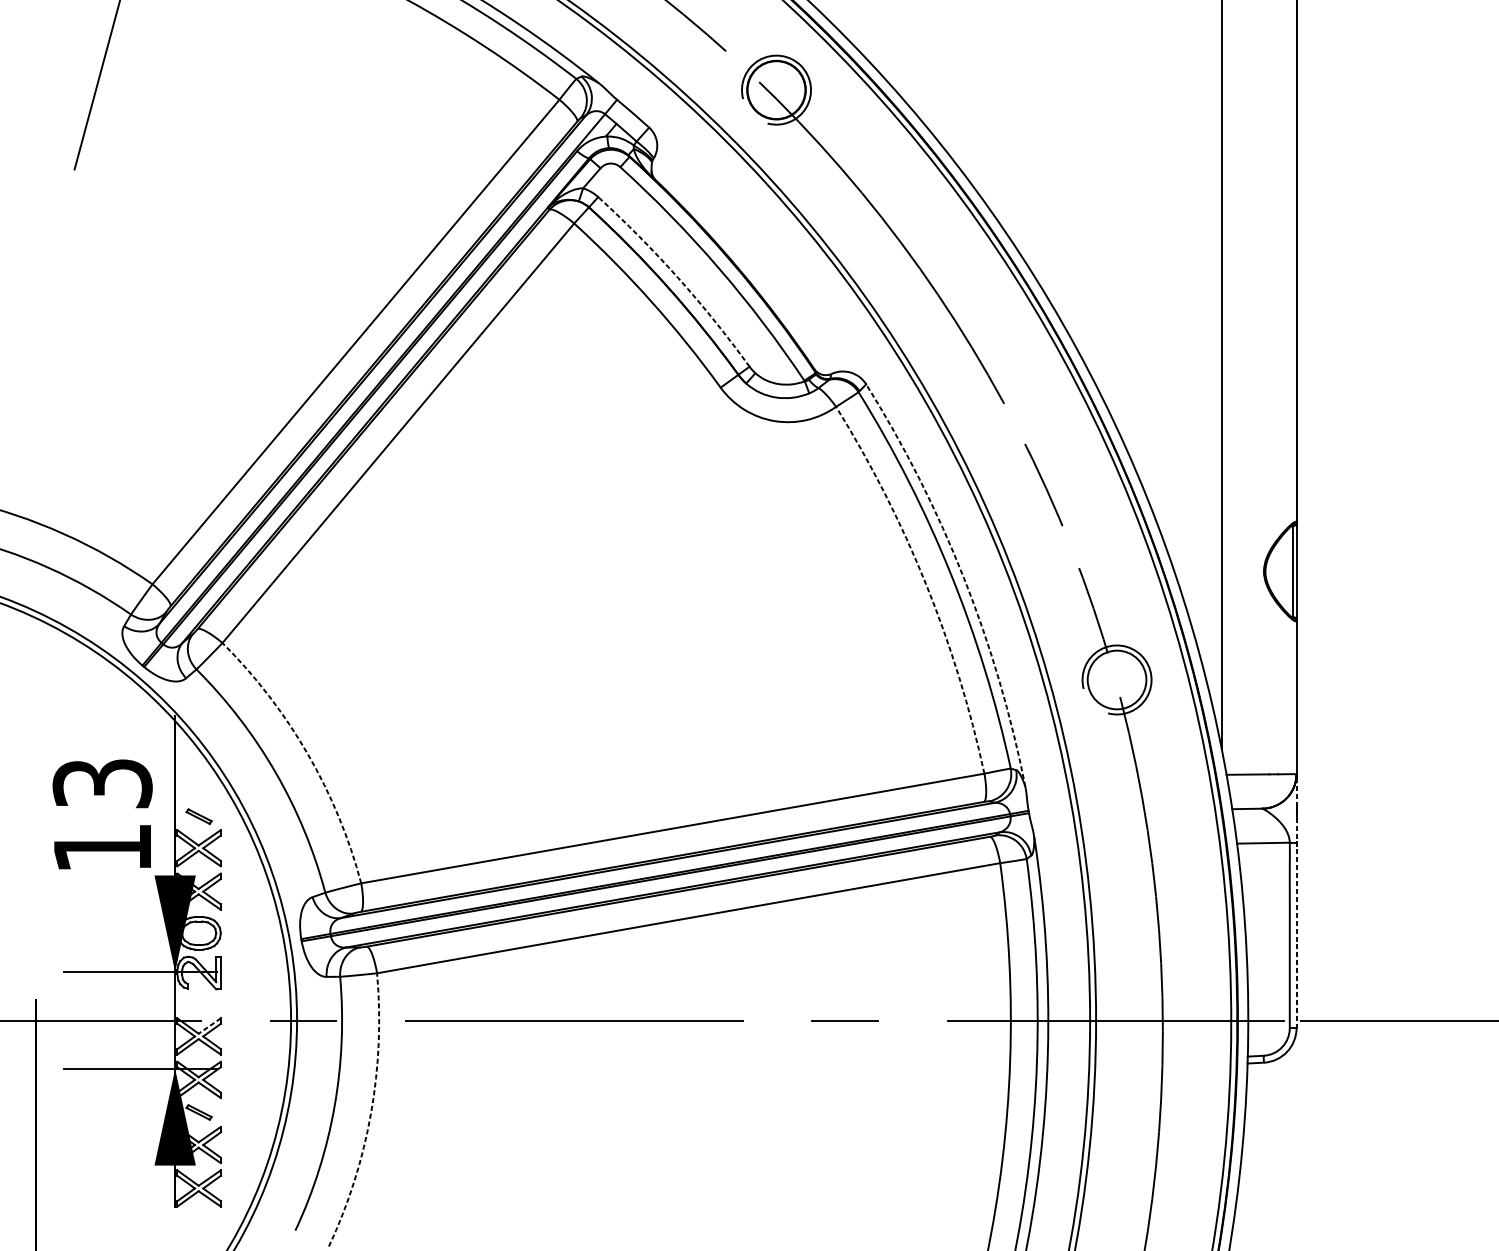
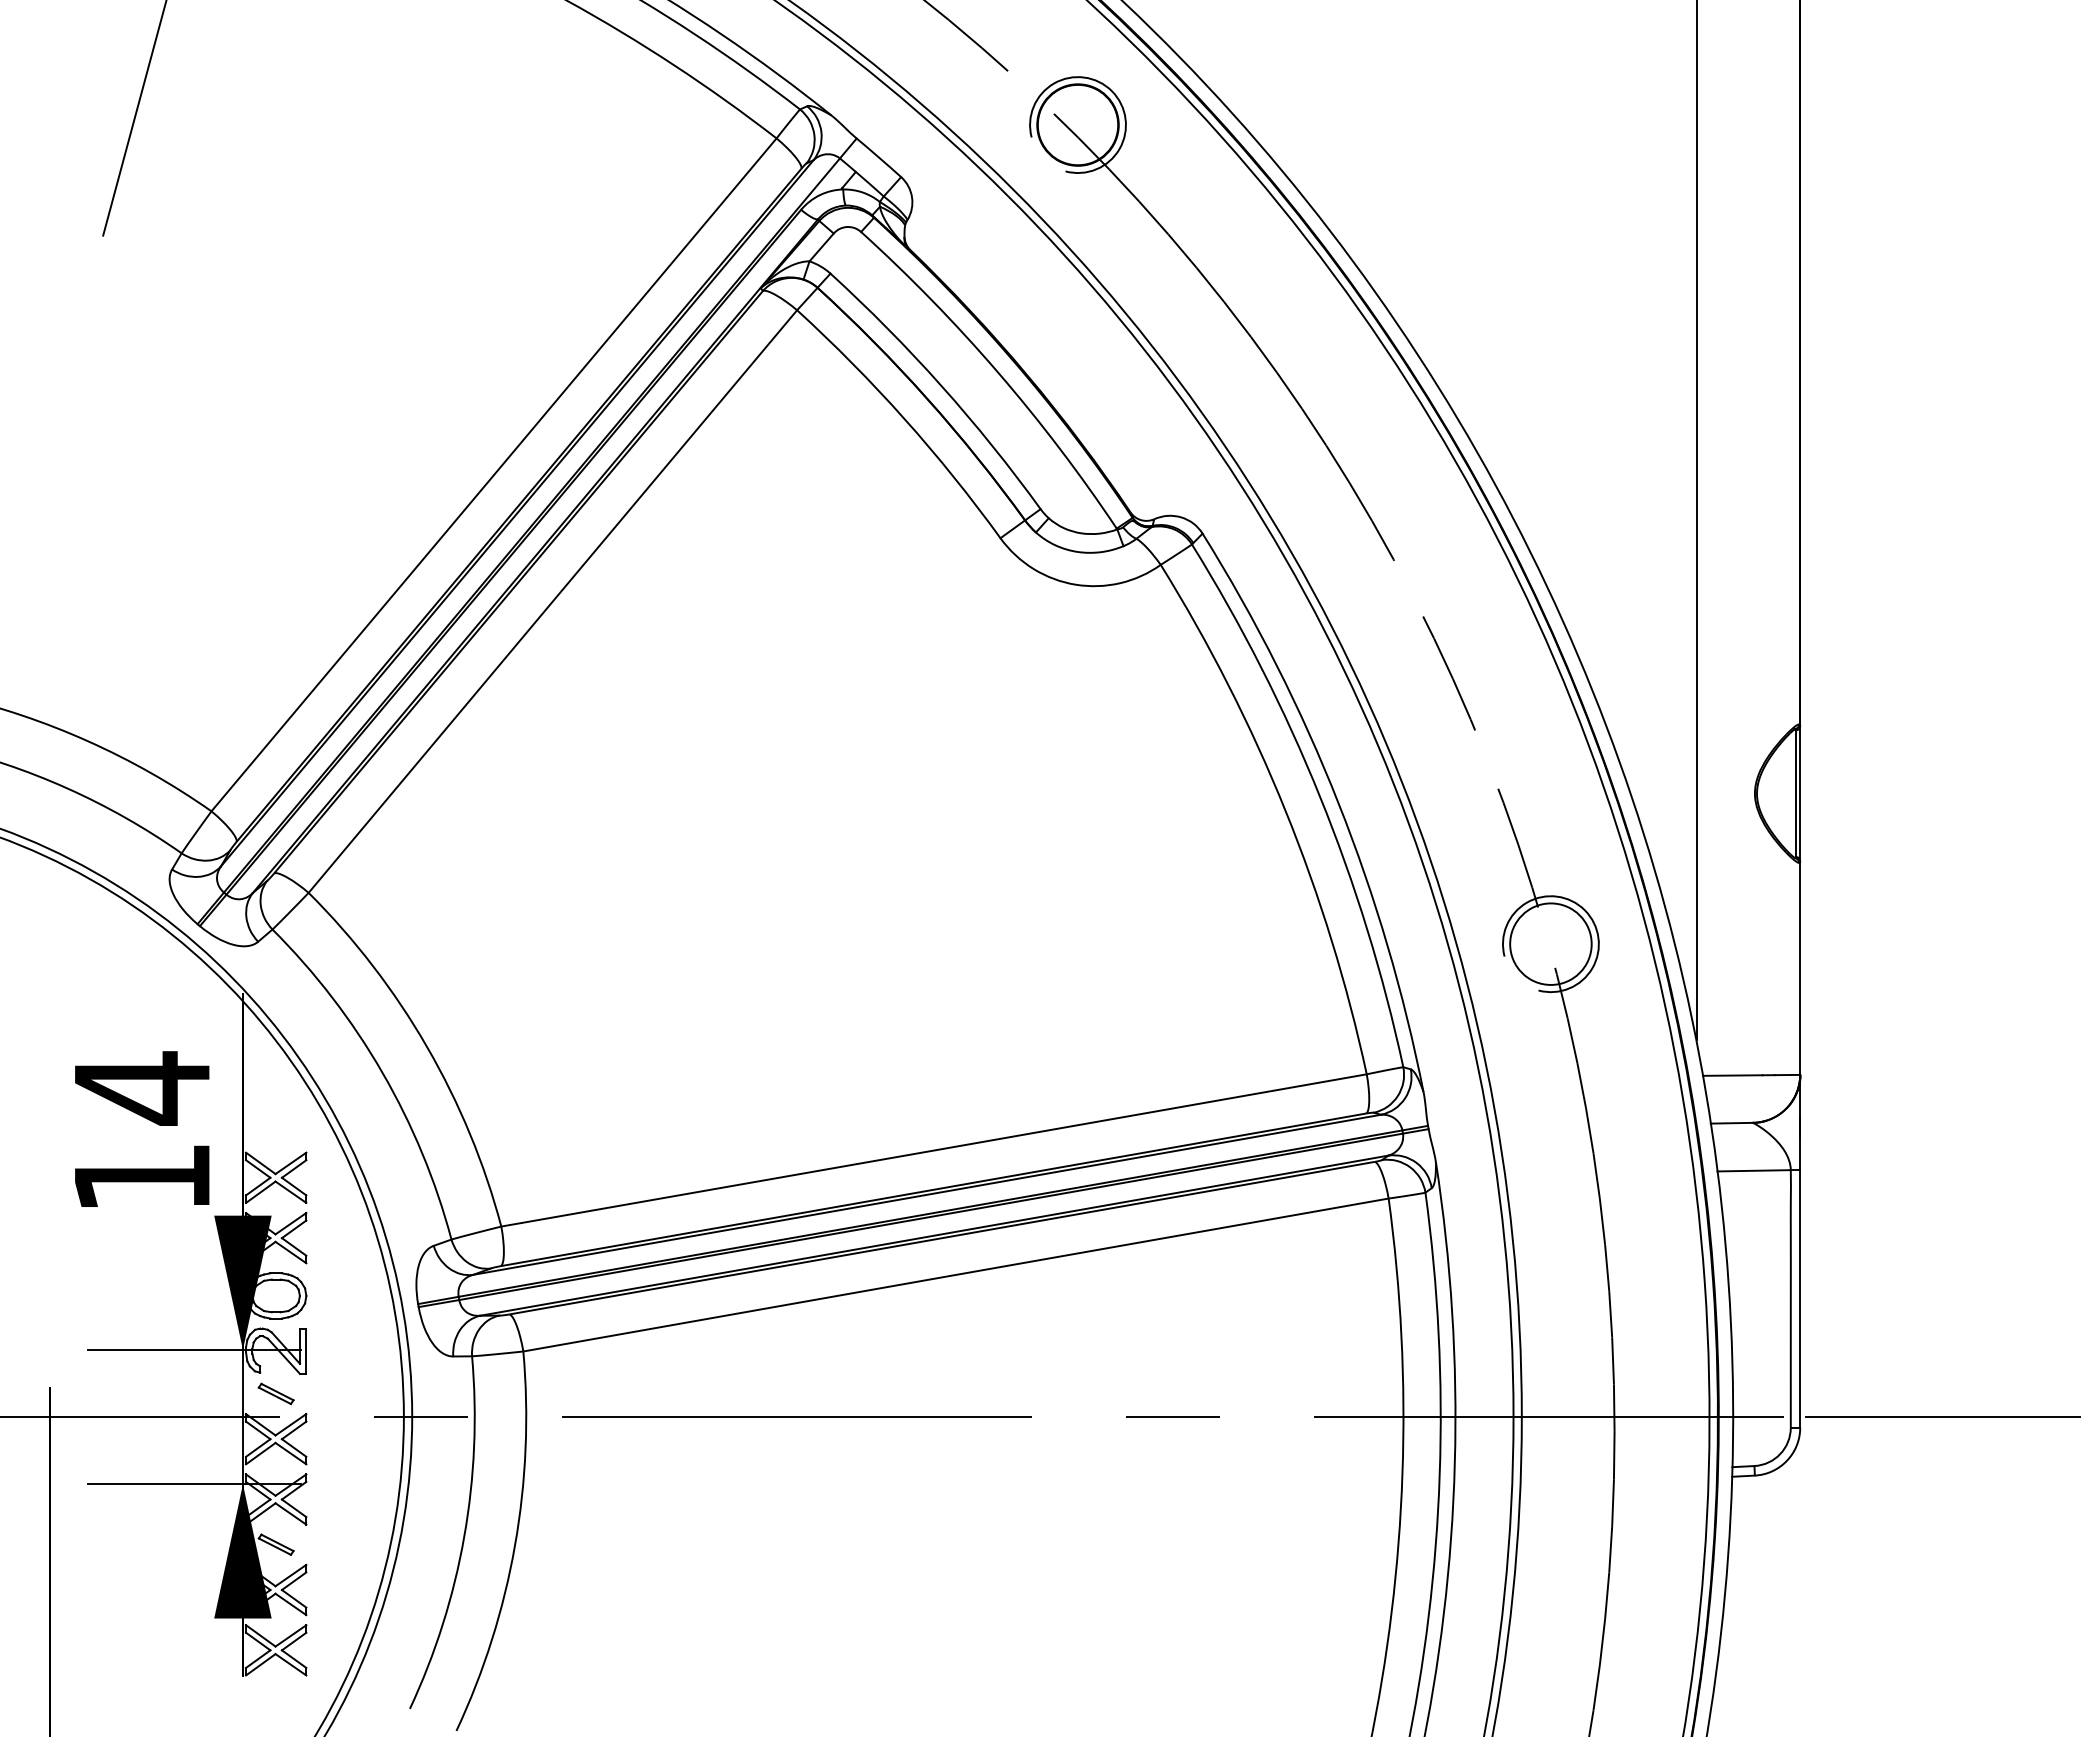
arc: (678, 278) -> (941, 386), dashed -> solid
arc: (964, 577) -> (1338, 802), dashed -> solid
arc: (925, 583) -> (1285, 810), dashed -> solid
arc: (308, 753) -> (427, 1046), dashed -> solid
text: (102, 783) -> (141, 1088), 13 -> 14
part: (198, 816) -> (275, 1393), moved
line: (1296, 903) -> (1800, 1254), dashed -> solid
line: (209, 1025) -> (290, 1424), dashed -> solid
arc: (371, 1113) -> (515, 1545), dashed -> solid

